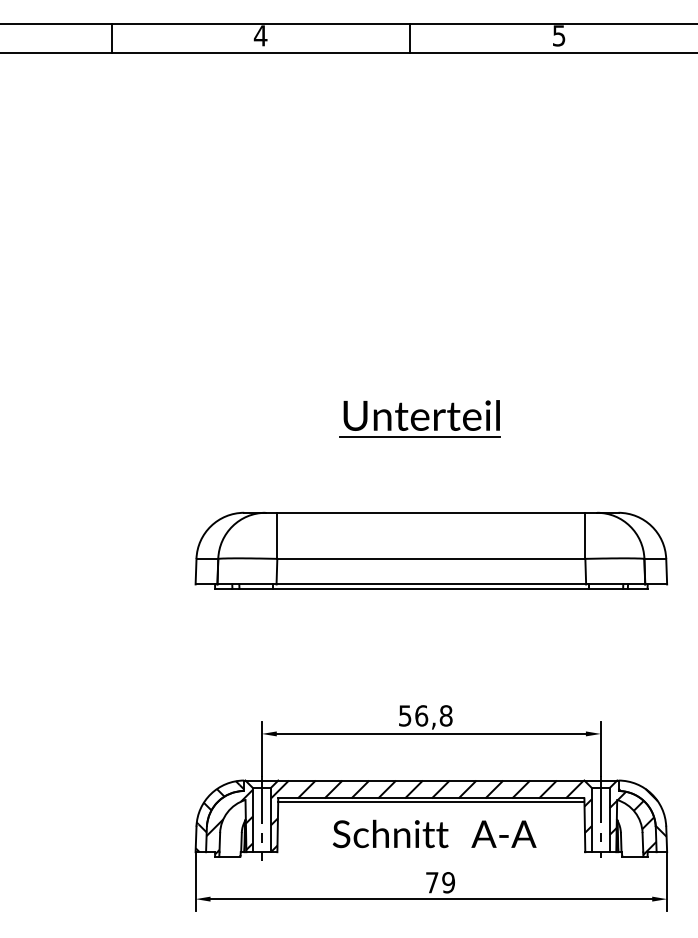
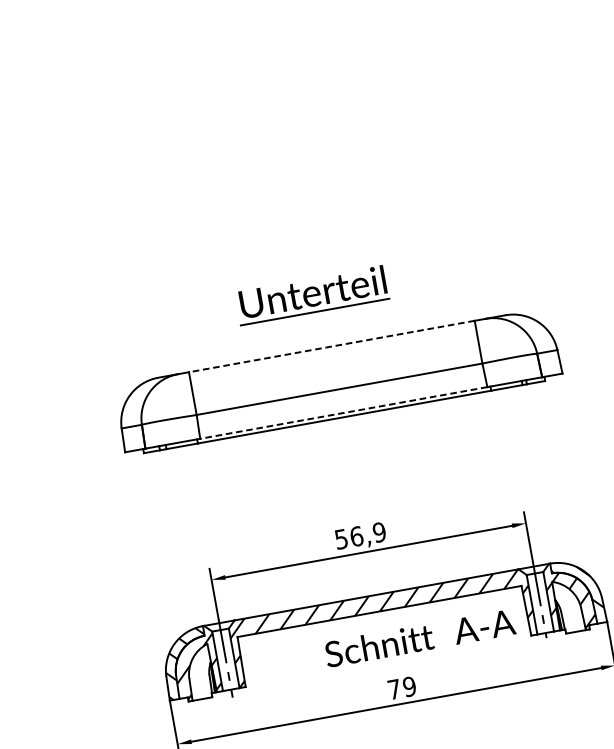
part: (419, 418) -> (311, 295), moved
line: (430, 512) -> (331, 346), solid -> dashed
line: (431, 584) -> (343, 413), solid -> dashed
text: (445, 715) -> (378, 532), 56,8 -> 56,9
line: (431, 801) -> (380, 614), removed
text: (434, 833) -> (419, 637), moved

